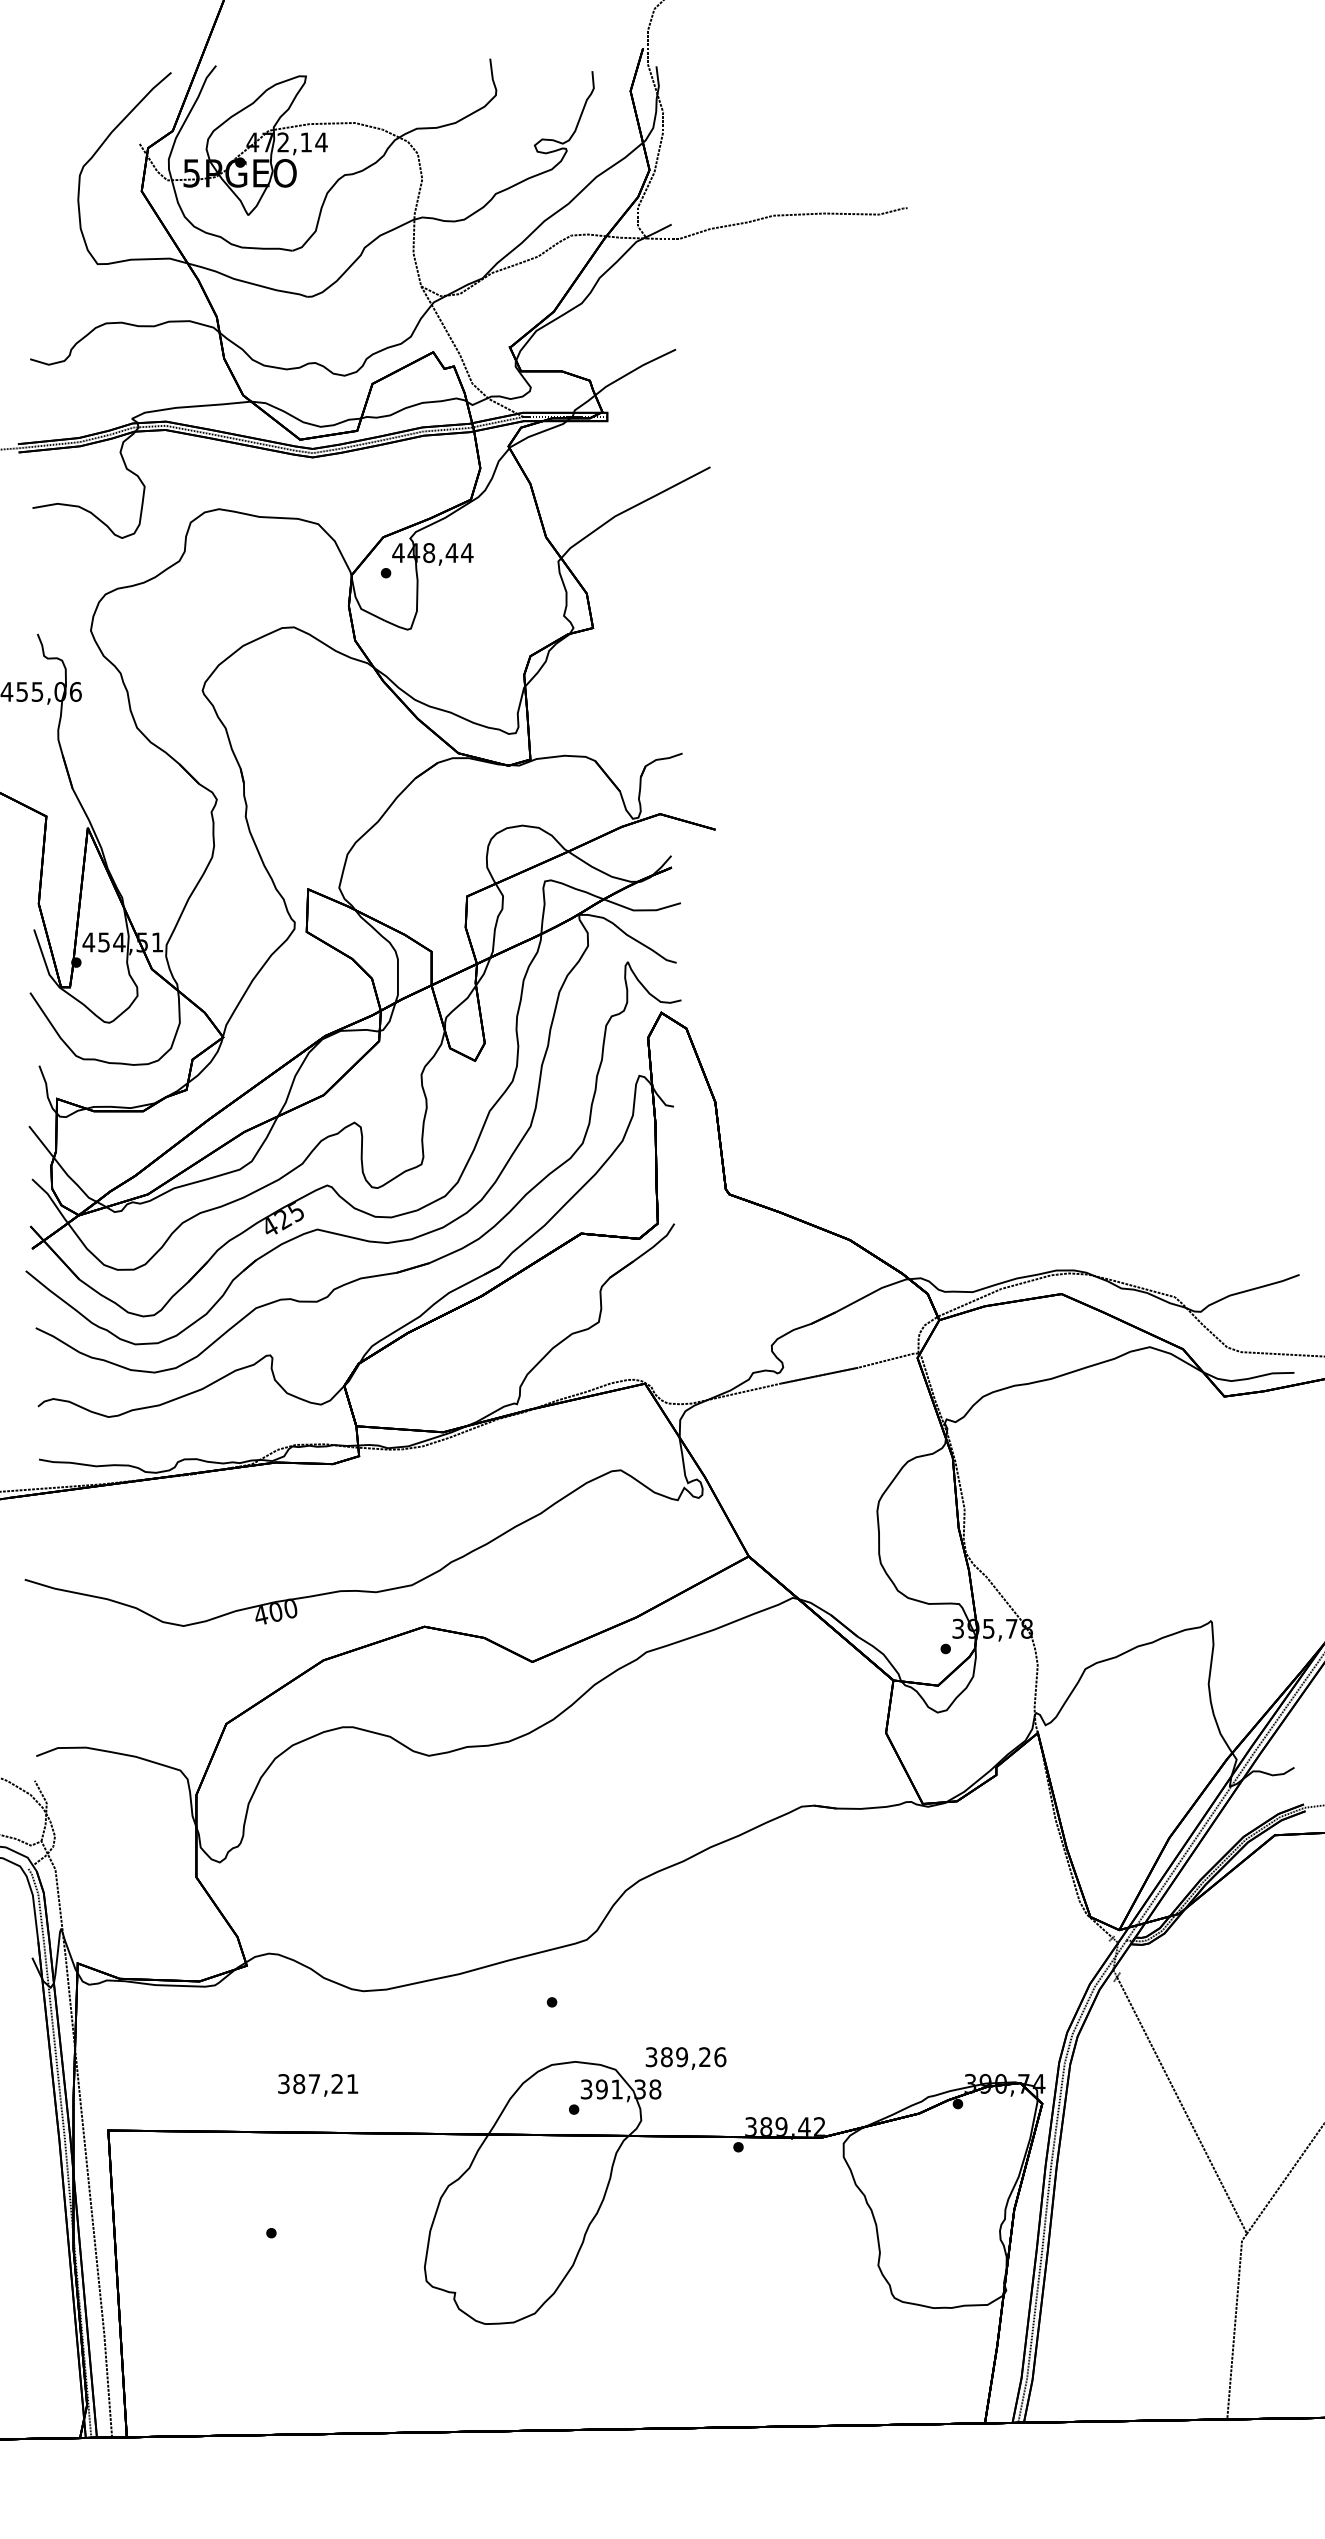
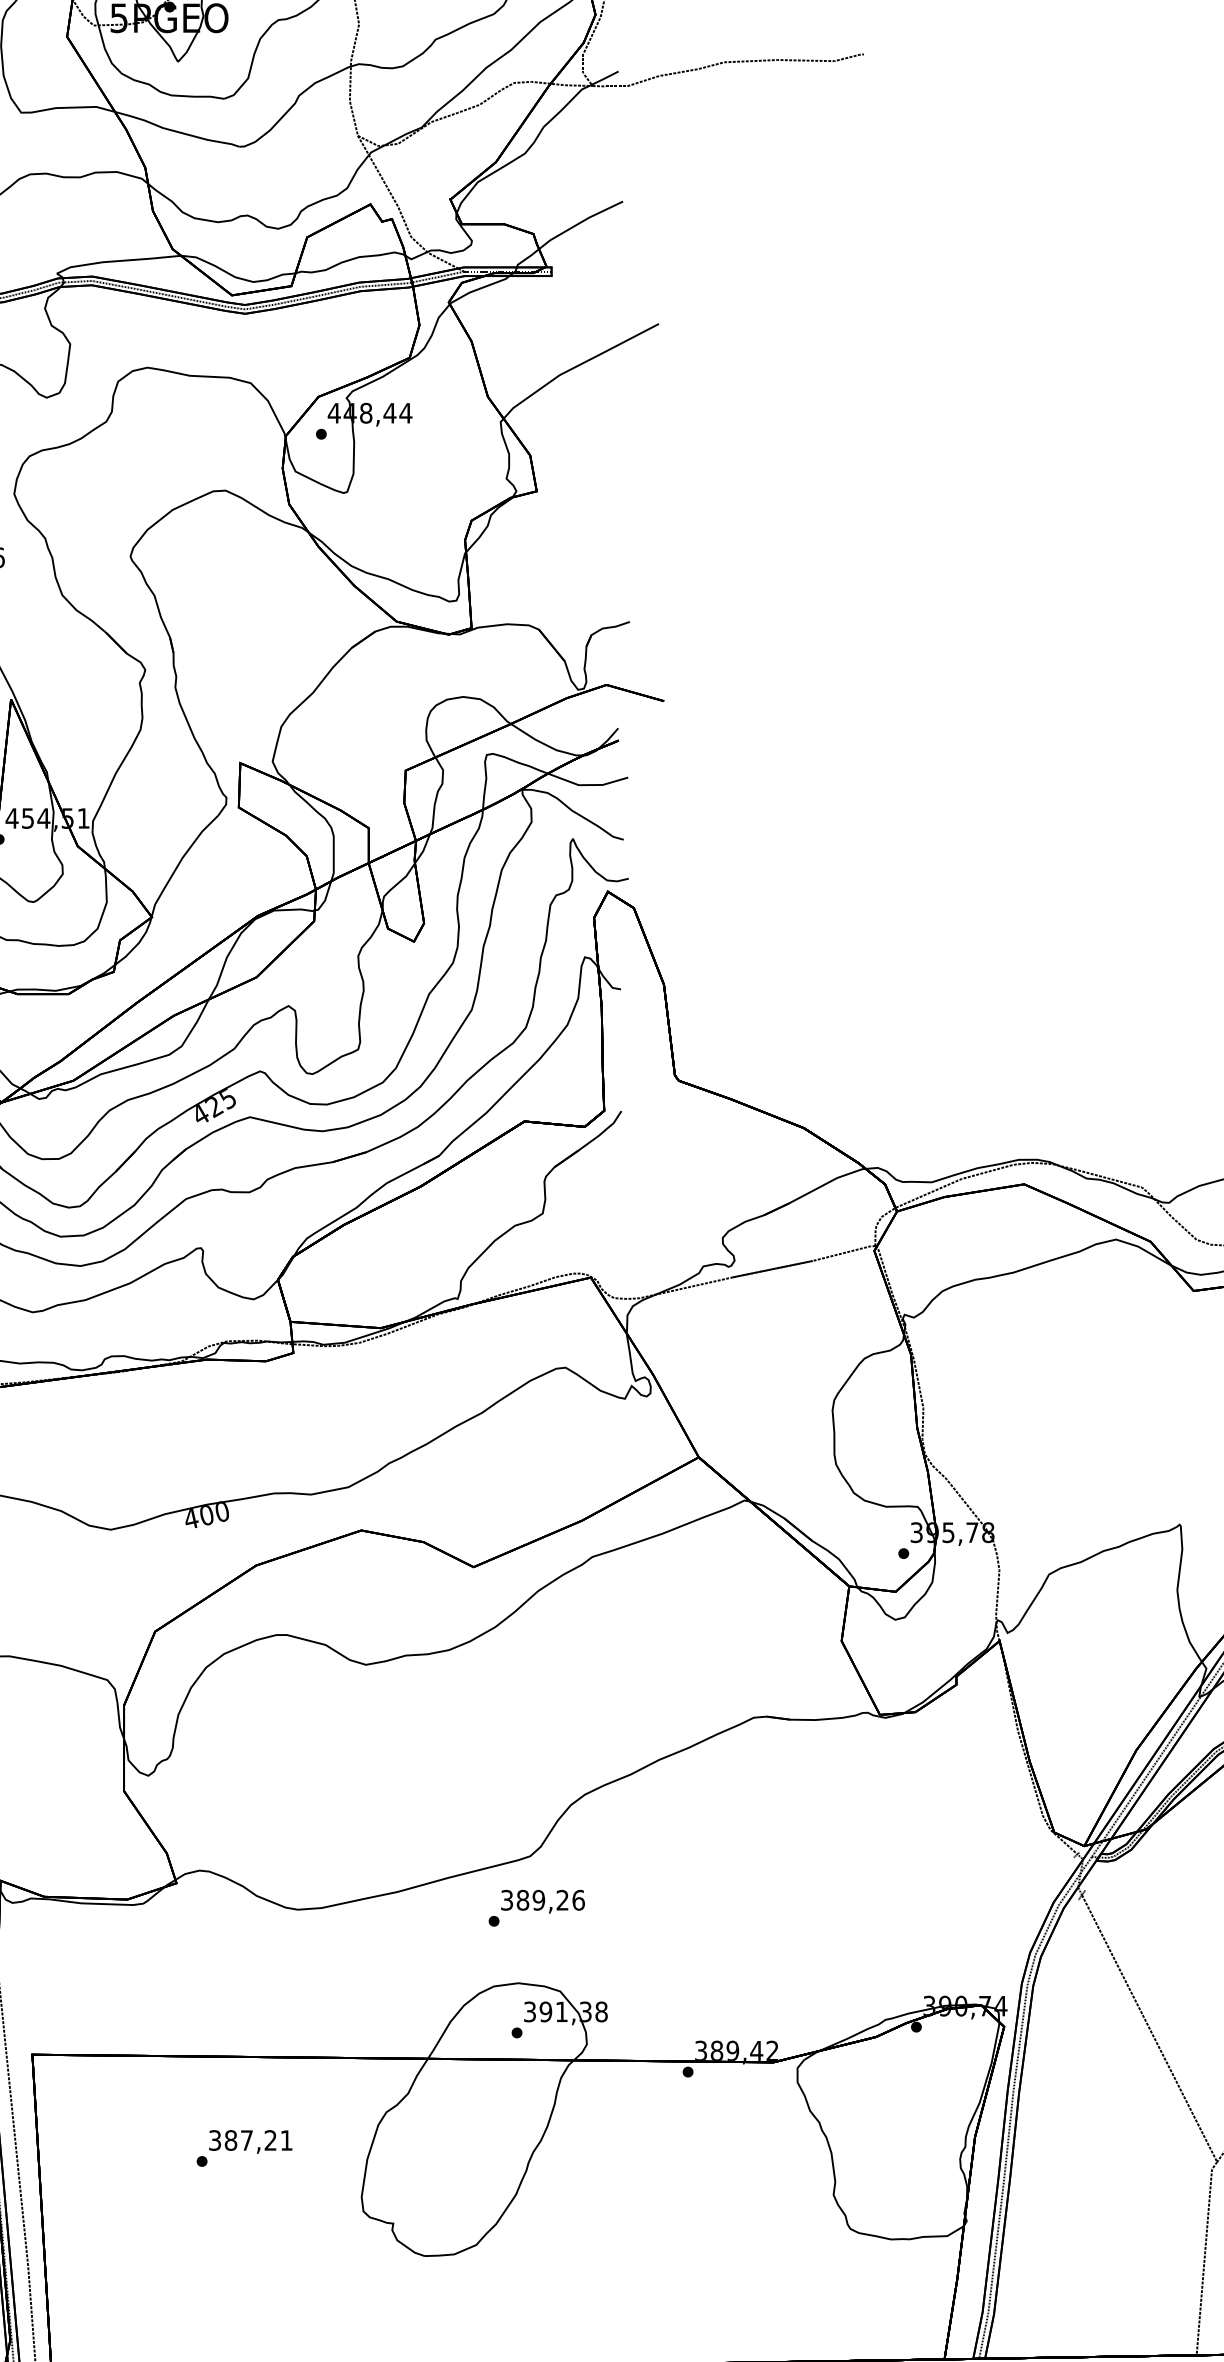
text: (685, 2058) -> (542, 1901), moved
text: (318, 2085) -> (251, 2142), moved

